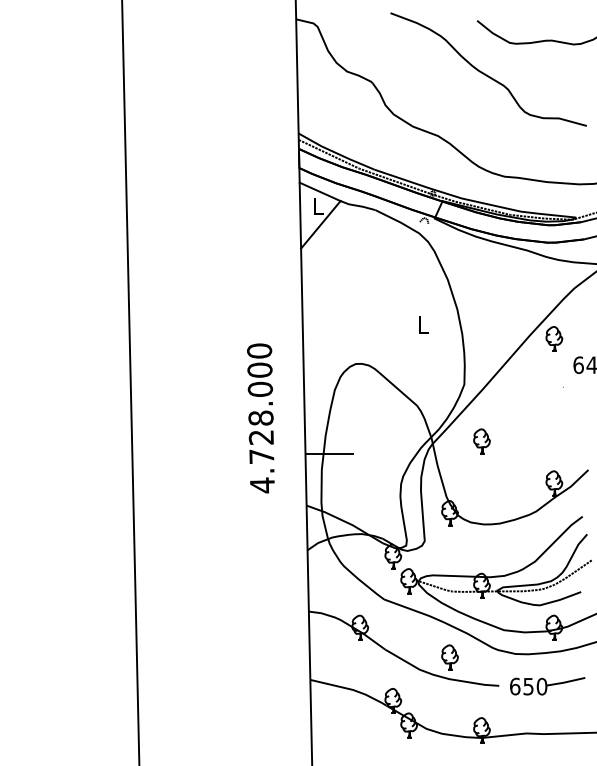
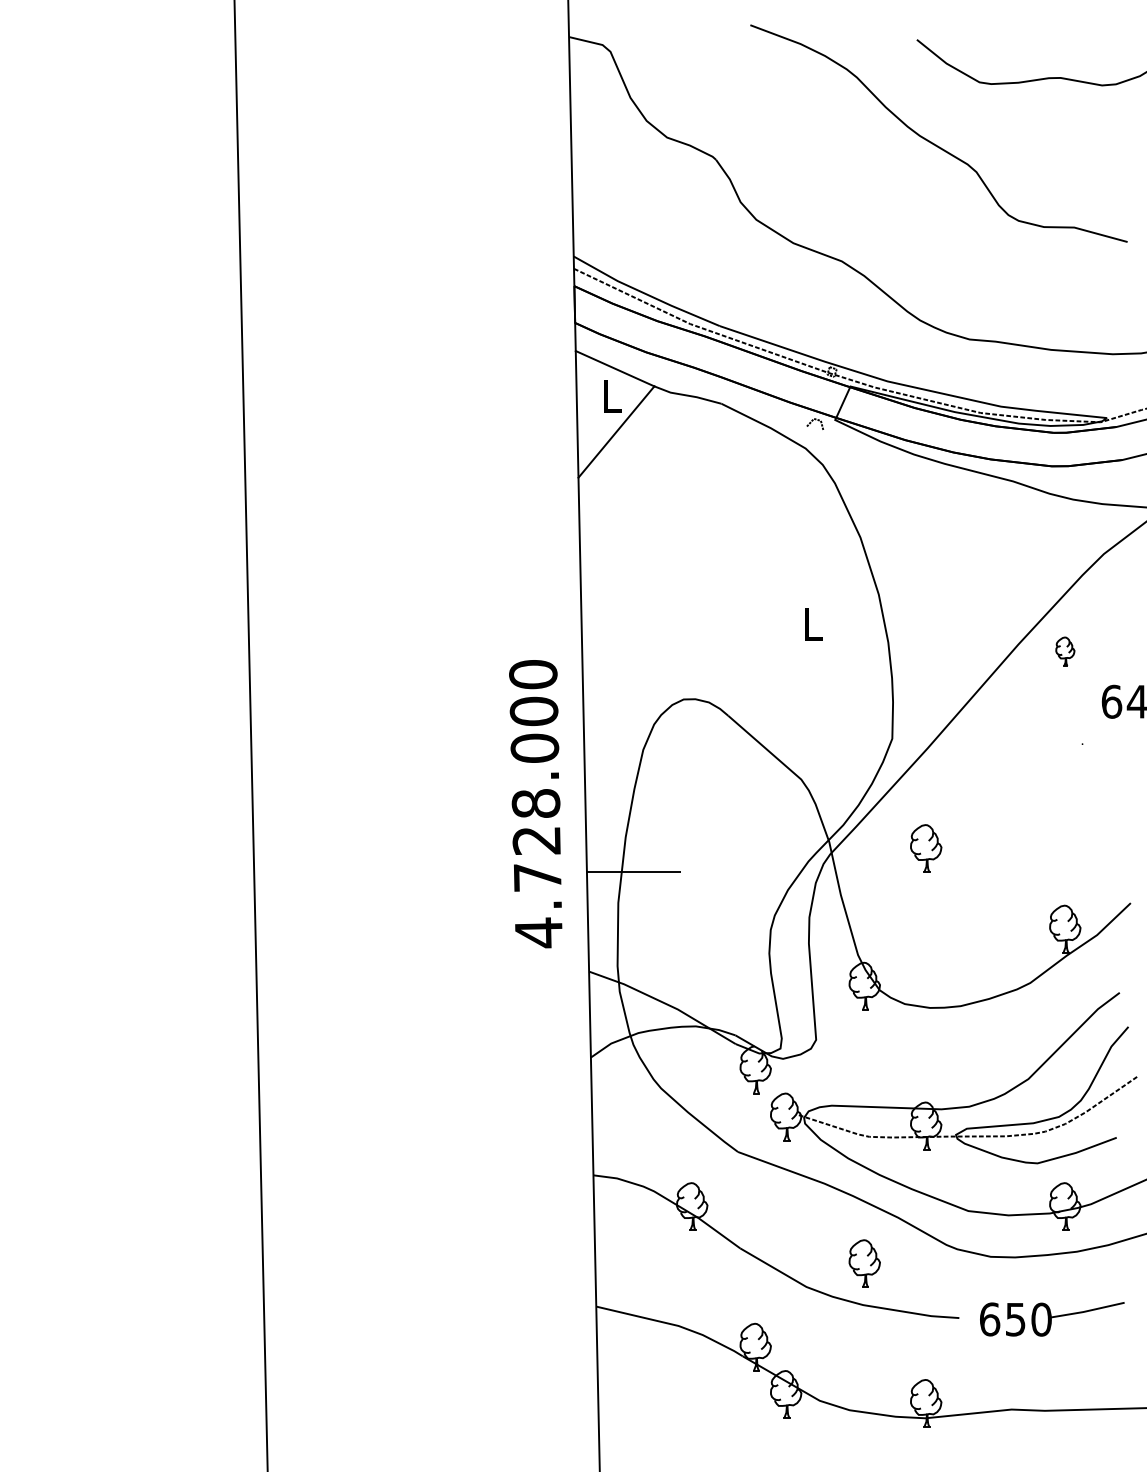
part: (554, 338) -> (1065, 650), size x0.6
text: (260, 418) -> (535, 804), moved

